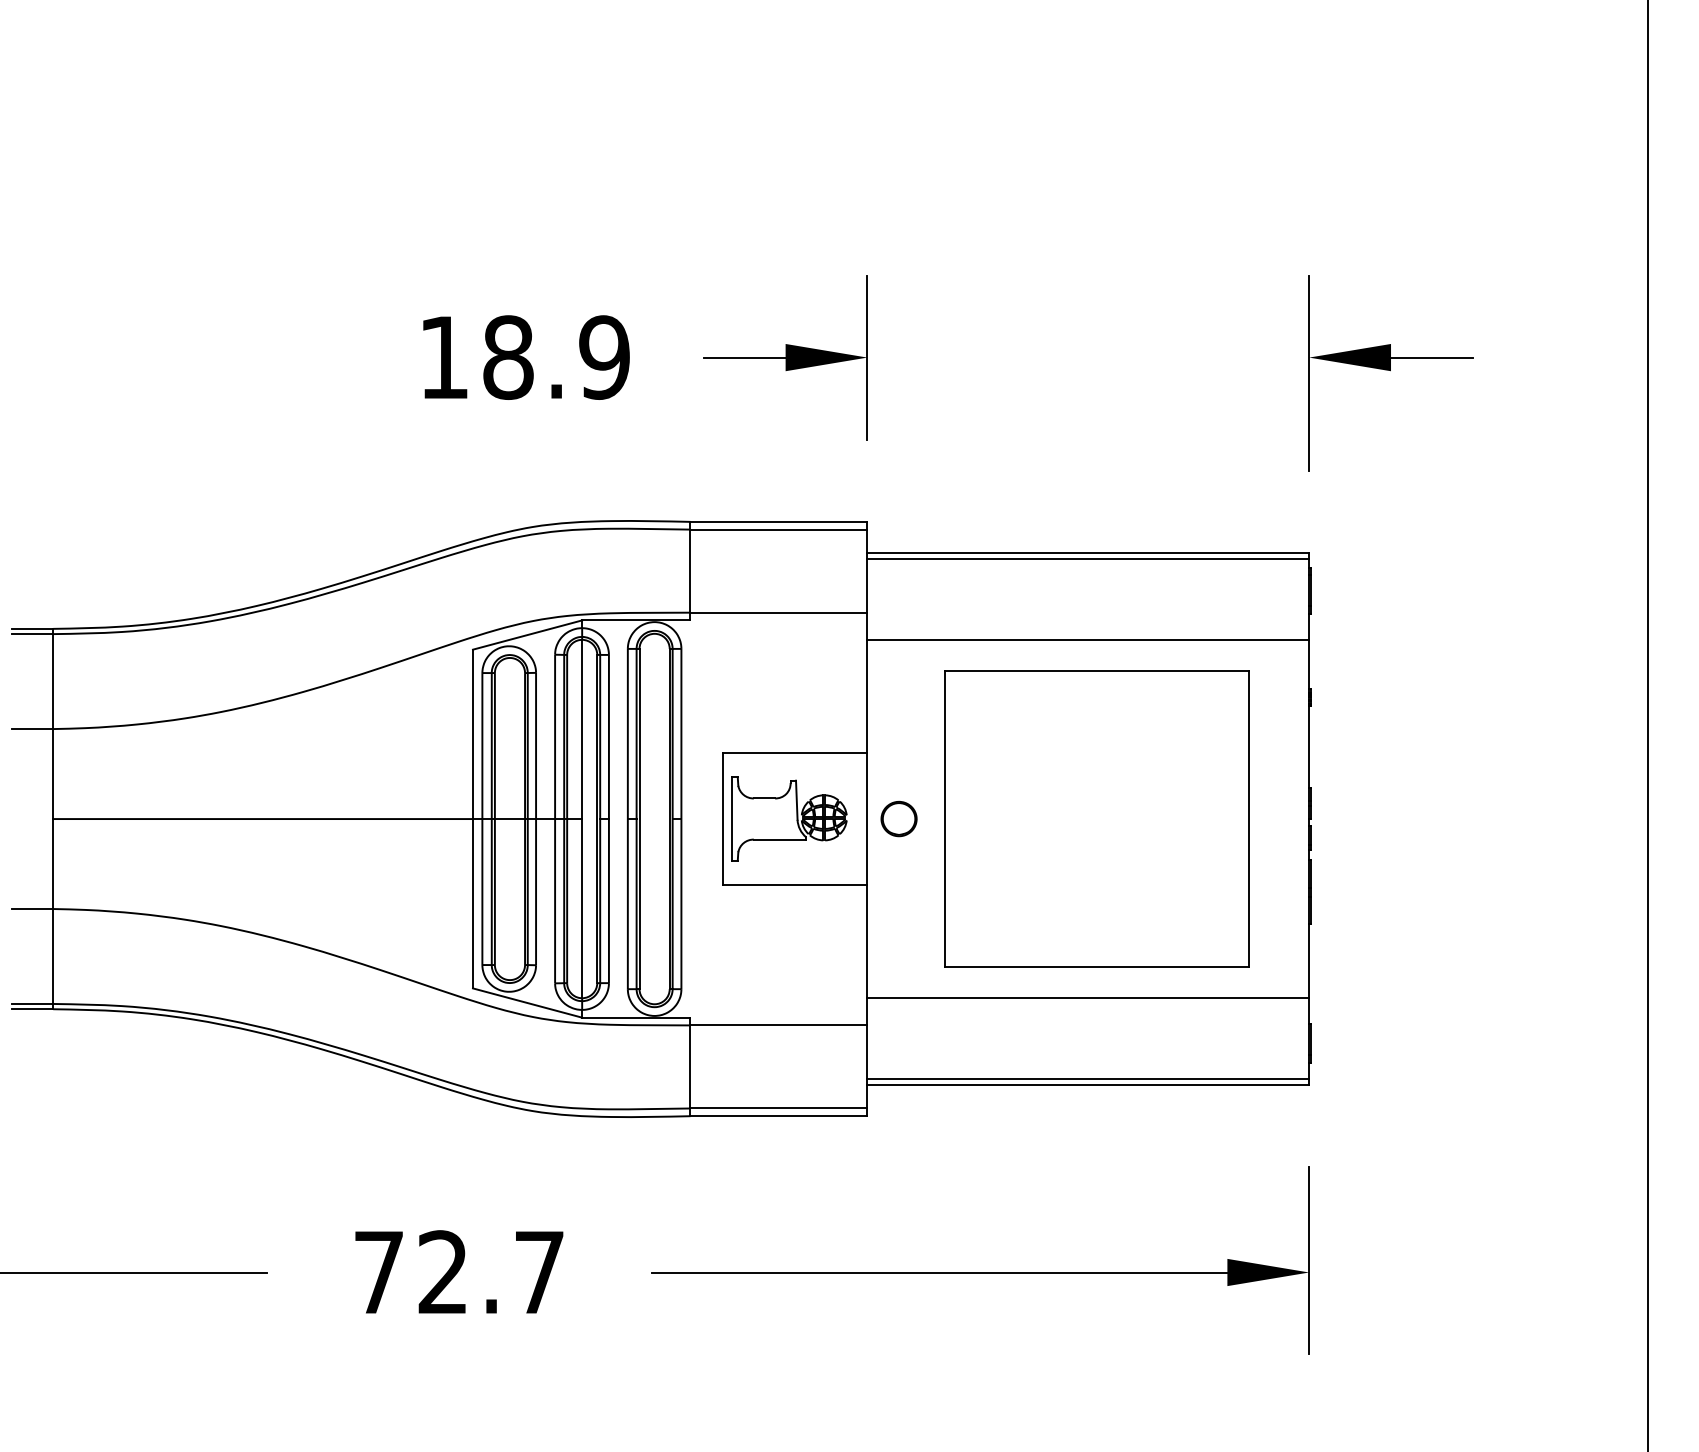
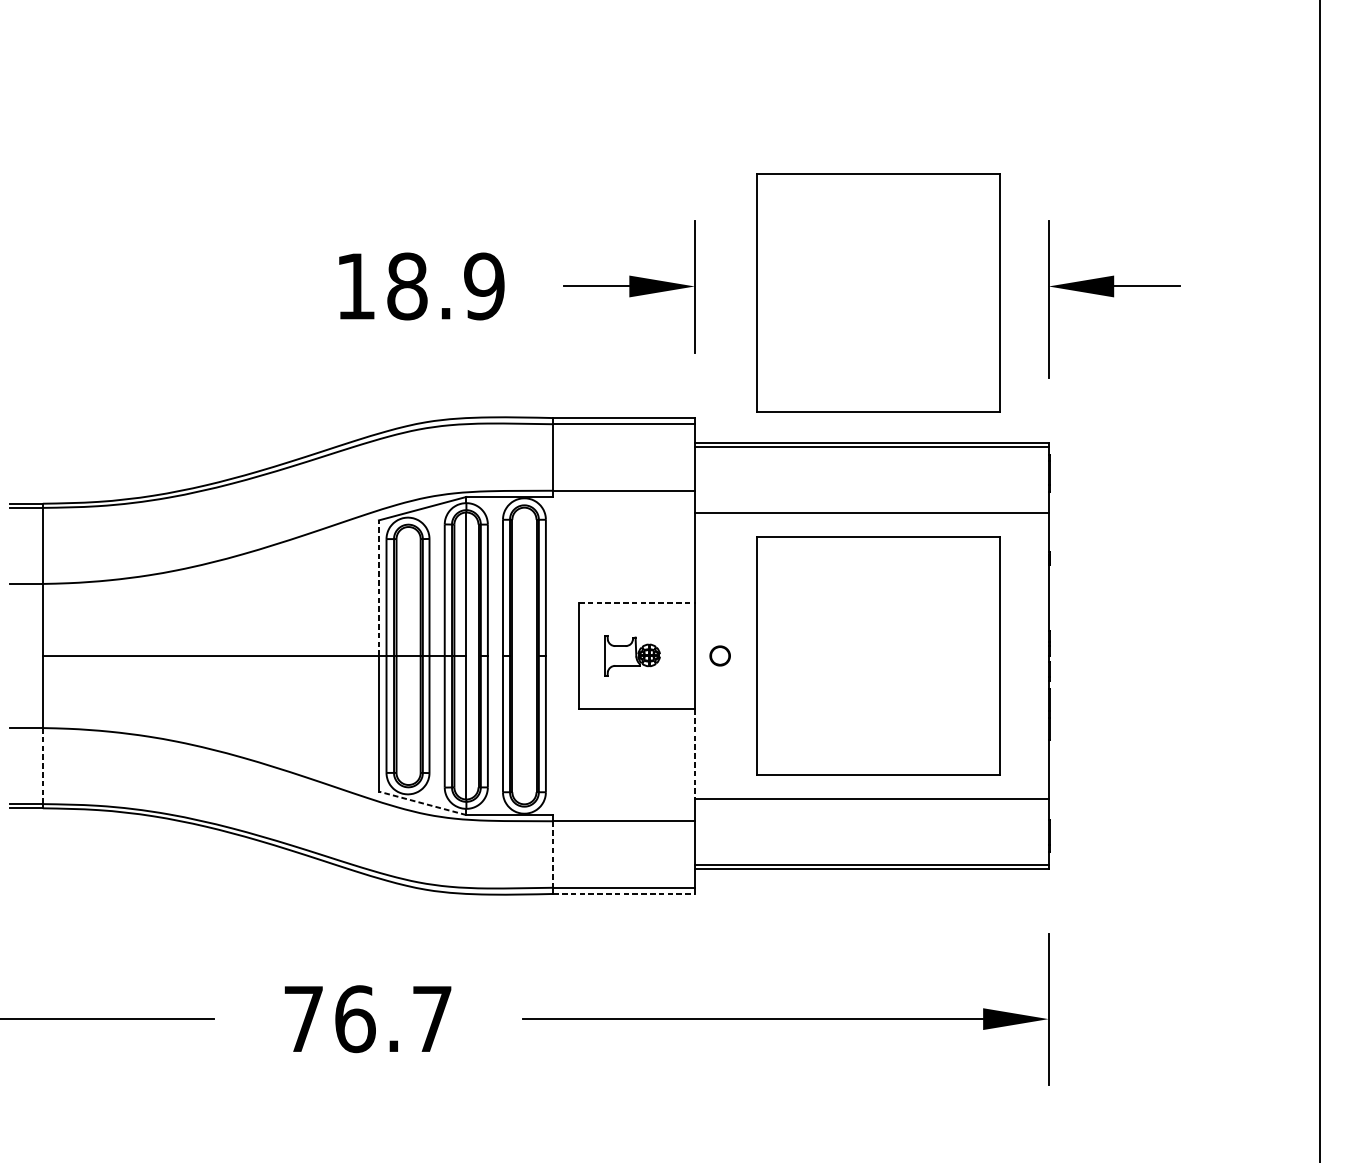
part: (1096, 365) -> (878, 292), added
line: (472, 734) -> (378, 588), solid -> dashed
line: (795, 752) -> (637, 602), solid -> dashed
part: (789, 818) -> (632, 655), size x0.6
part: (898, 818) -> (719, 655), size x0.7
line: (867, 942) -> (694, 754), solid -> dashed
line: (53, 956) -> (43, 766), solid -> dashed
line: (527, 1003) -> (422, 803), solid -> dashed
line: (690, 1066) -> (553, 854), solid -> dashed
line: (779, 1116) -> (624, 894), solid -> dashed
text: (443, 1272) -> (355, 1019), 72.7 -> 76.7

